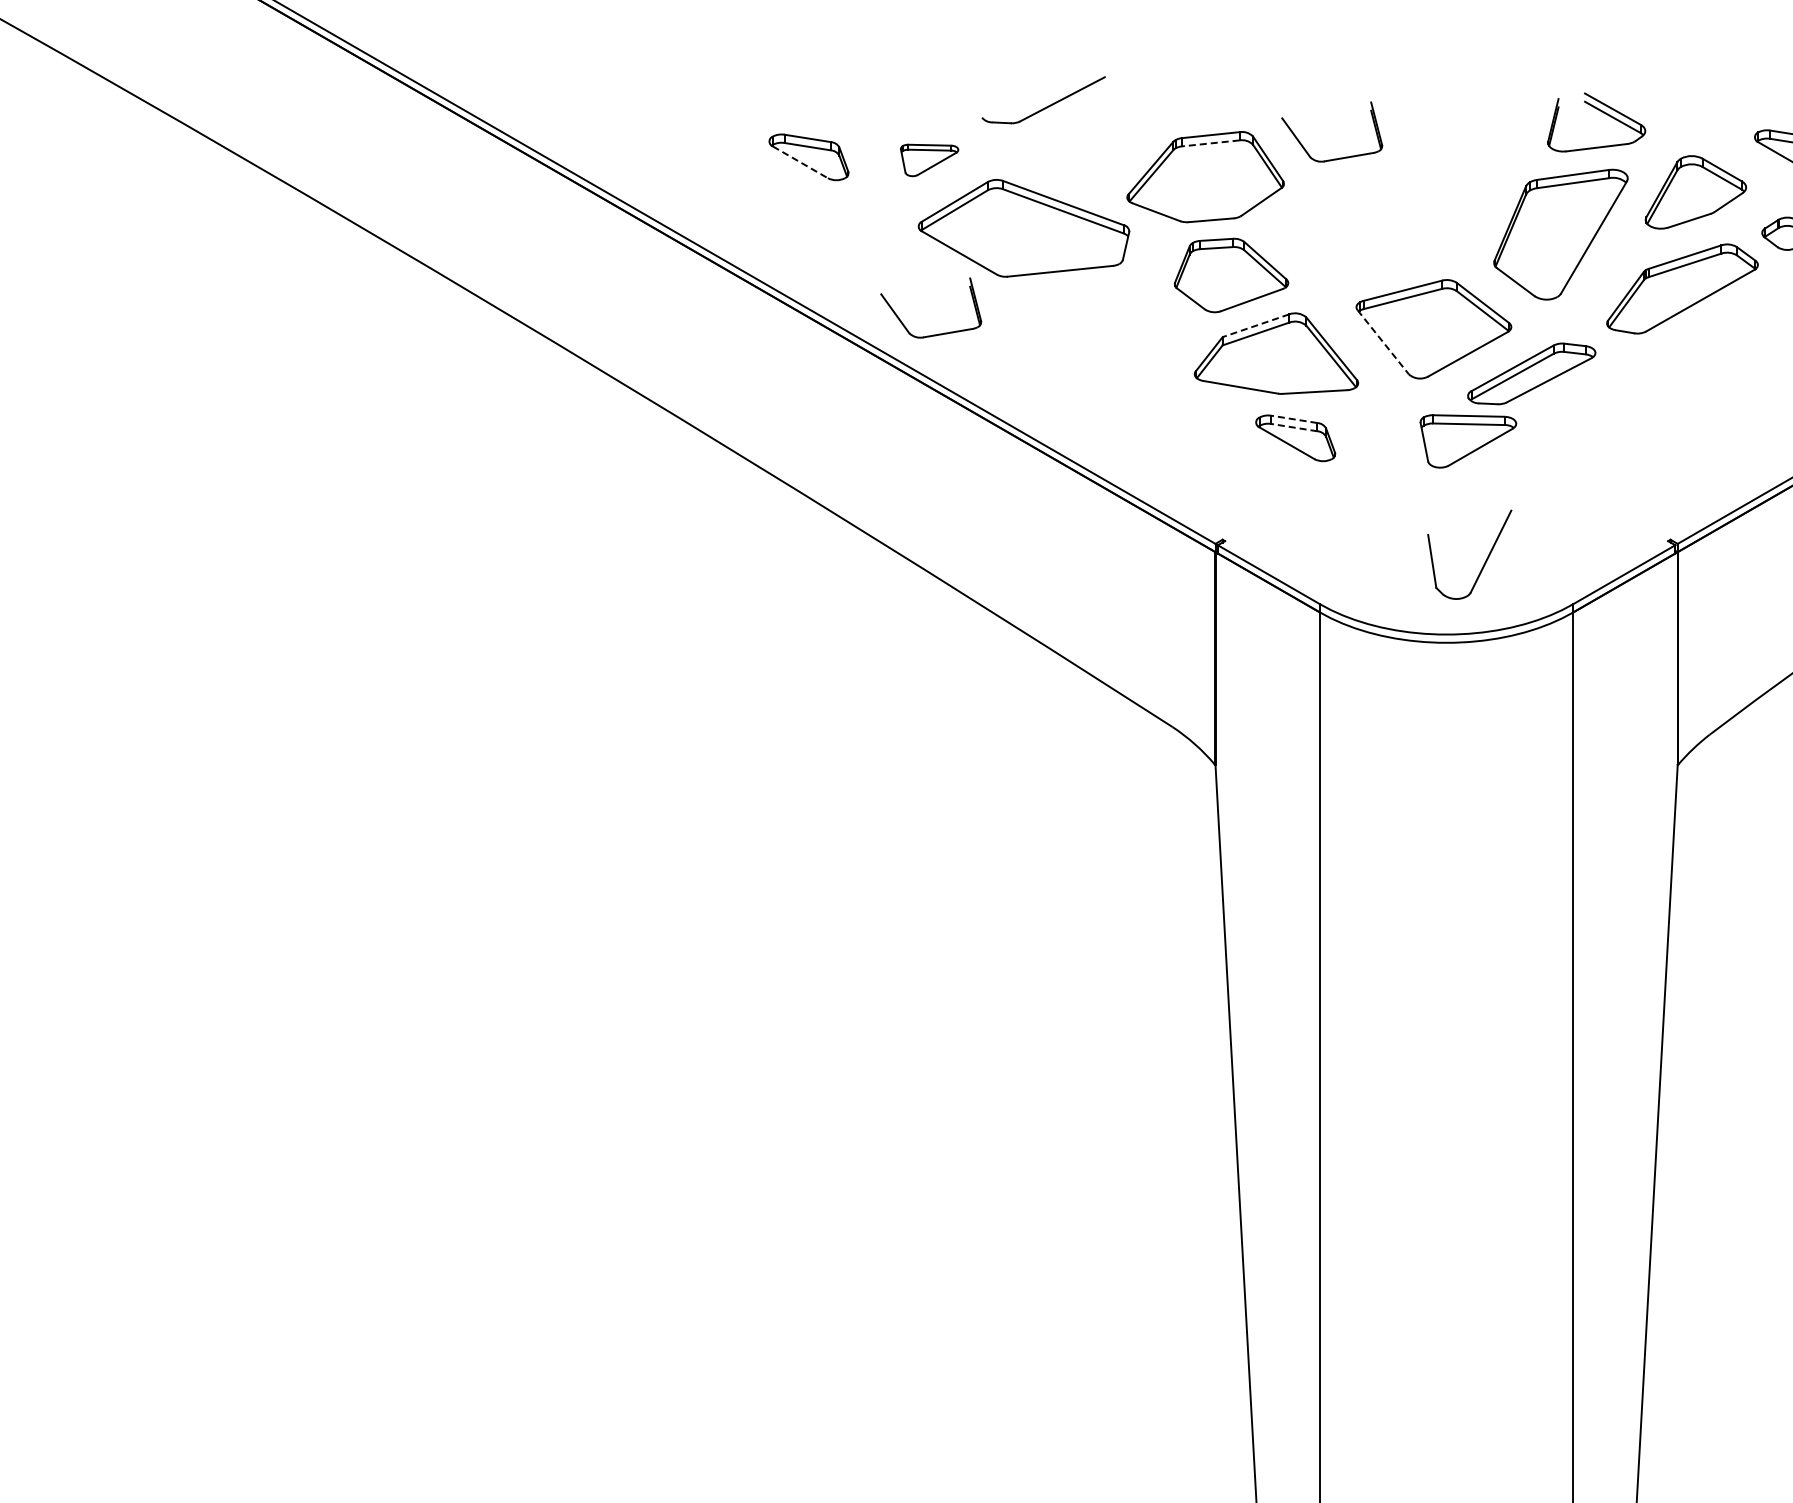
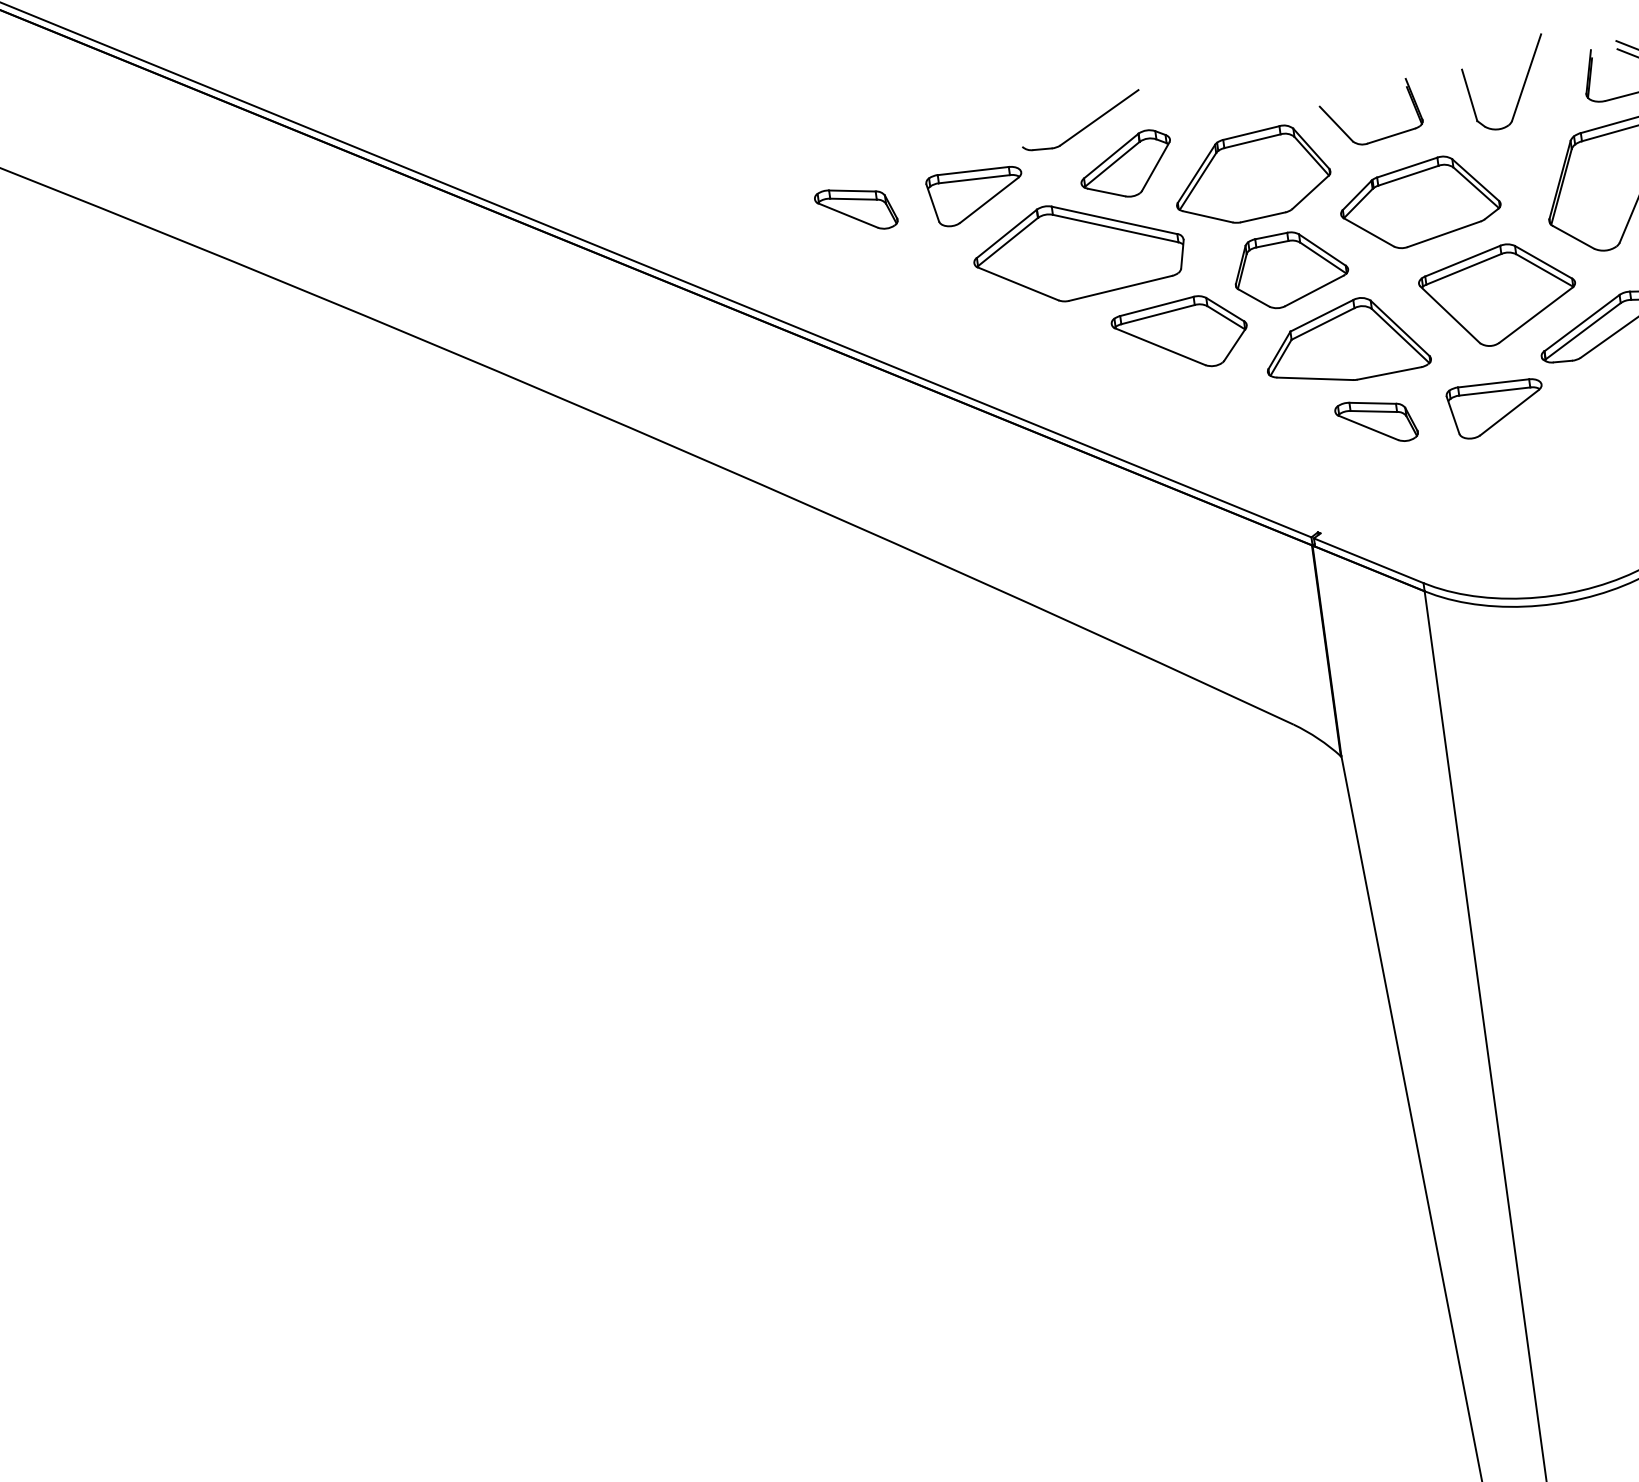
line: (1210, 143) -> (1252, 141), dashed -> solid
part: (1082, 149) -> (1126, 164), added
part: (929, 160) -> (976, 196), size x1.67
line: (800, 162) -> (848, 215), dashed -> solid
part: (1368, 226) -> (1419, 202), added
part: (1113, 324) -> (1180, 333), added
line: (1255, 325) -> (1321, 315), dashed -> solid
part: (938, 333) -> (1008, 366), removed
line: (1383, 342) -> (1450, 315), dashed -> solid
line: (1293, 419) -> (1371, 403), dashed -> solid
line: (1293, 427) -> (1372, 411), dashed -> solid
part: (1468, 441) -> (1496, 408), moved
part: (1484, 562) -> (1521, 89), moved

